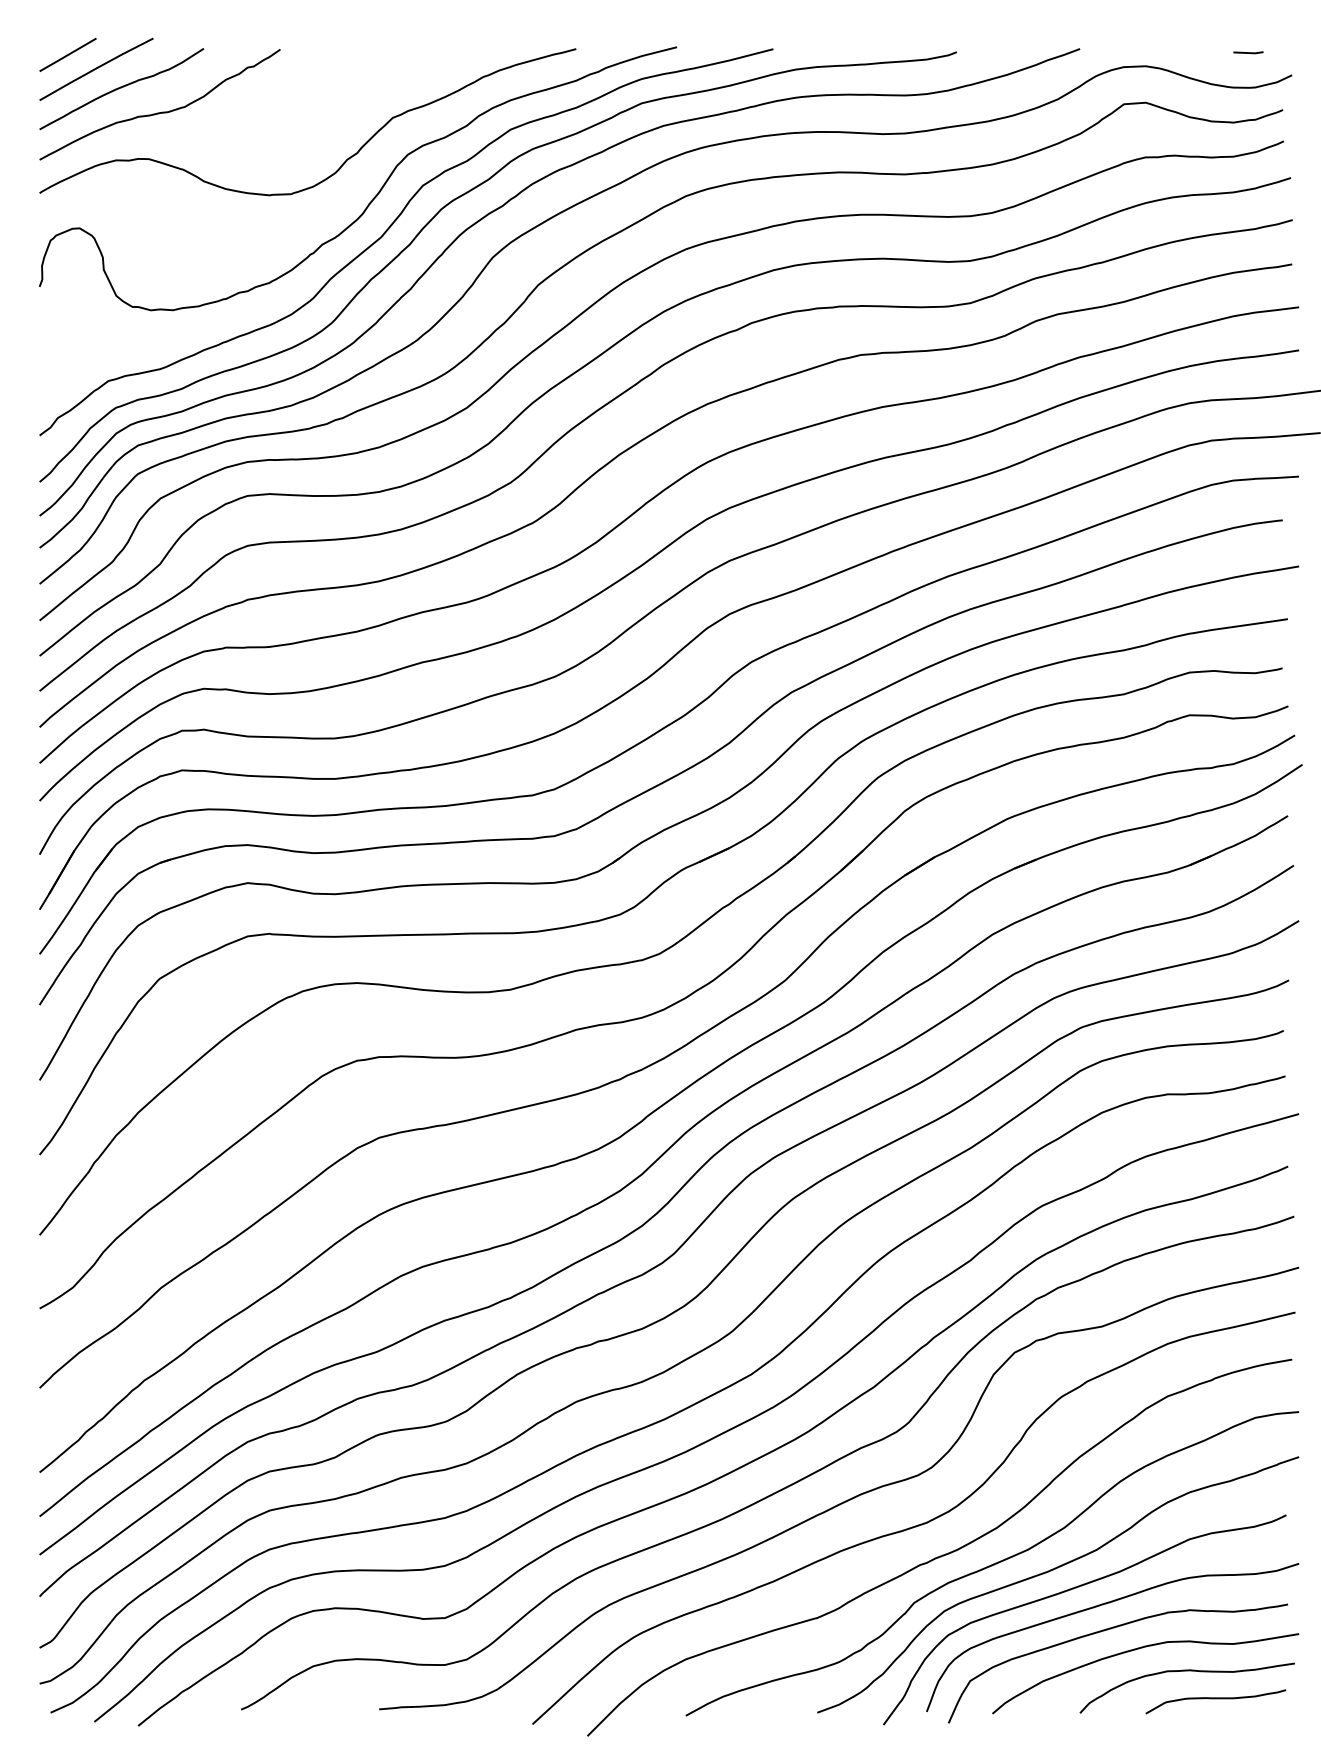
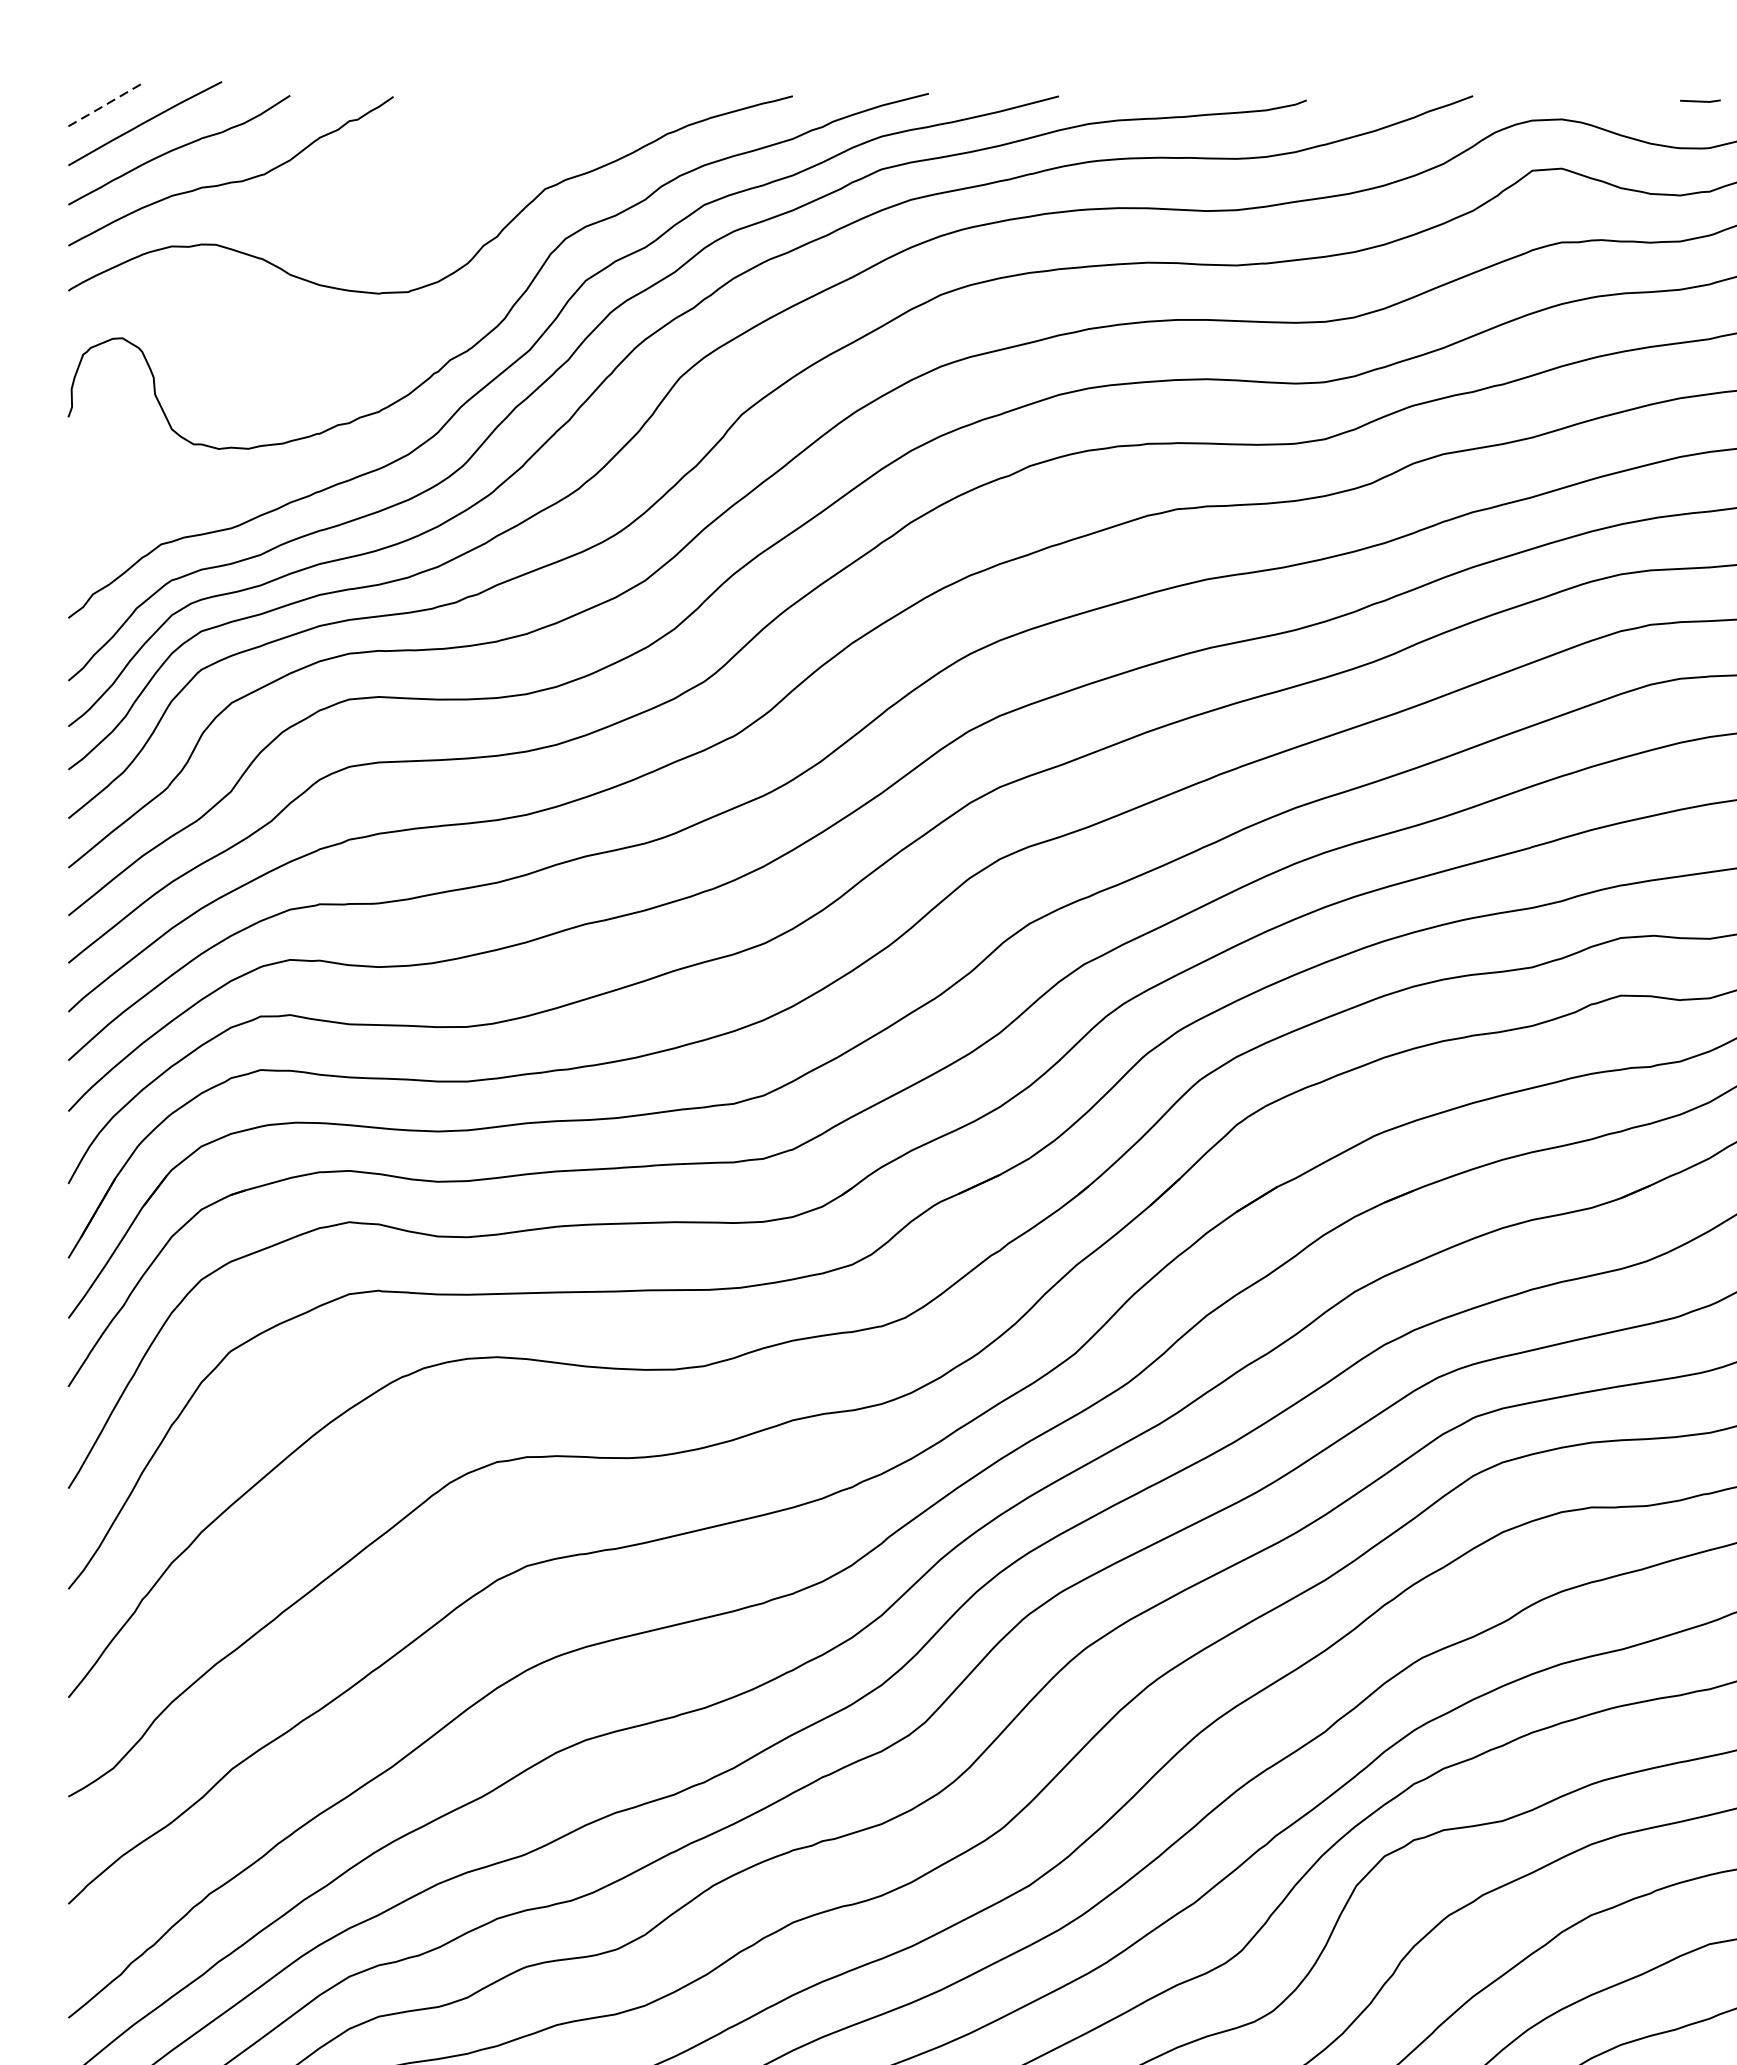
line: (67, 55) -> (106, 104), solid -> dashed

